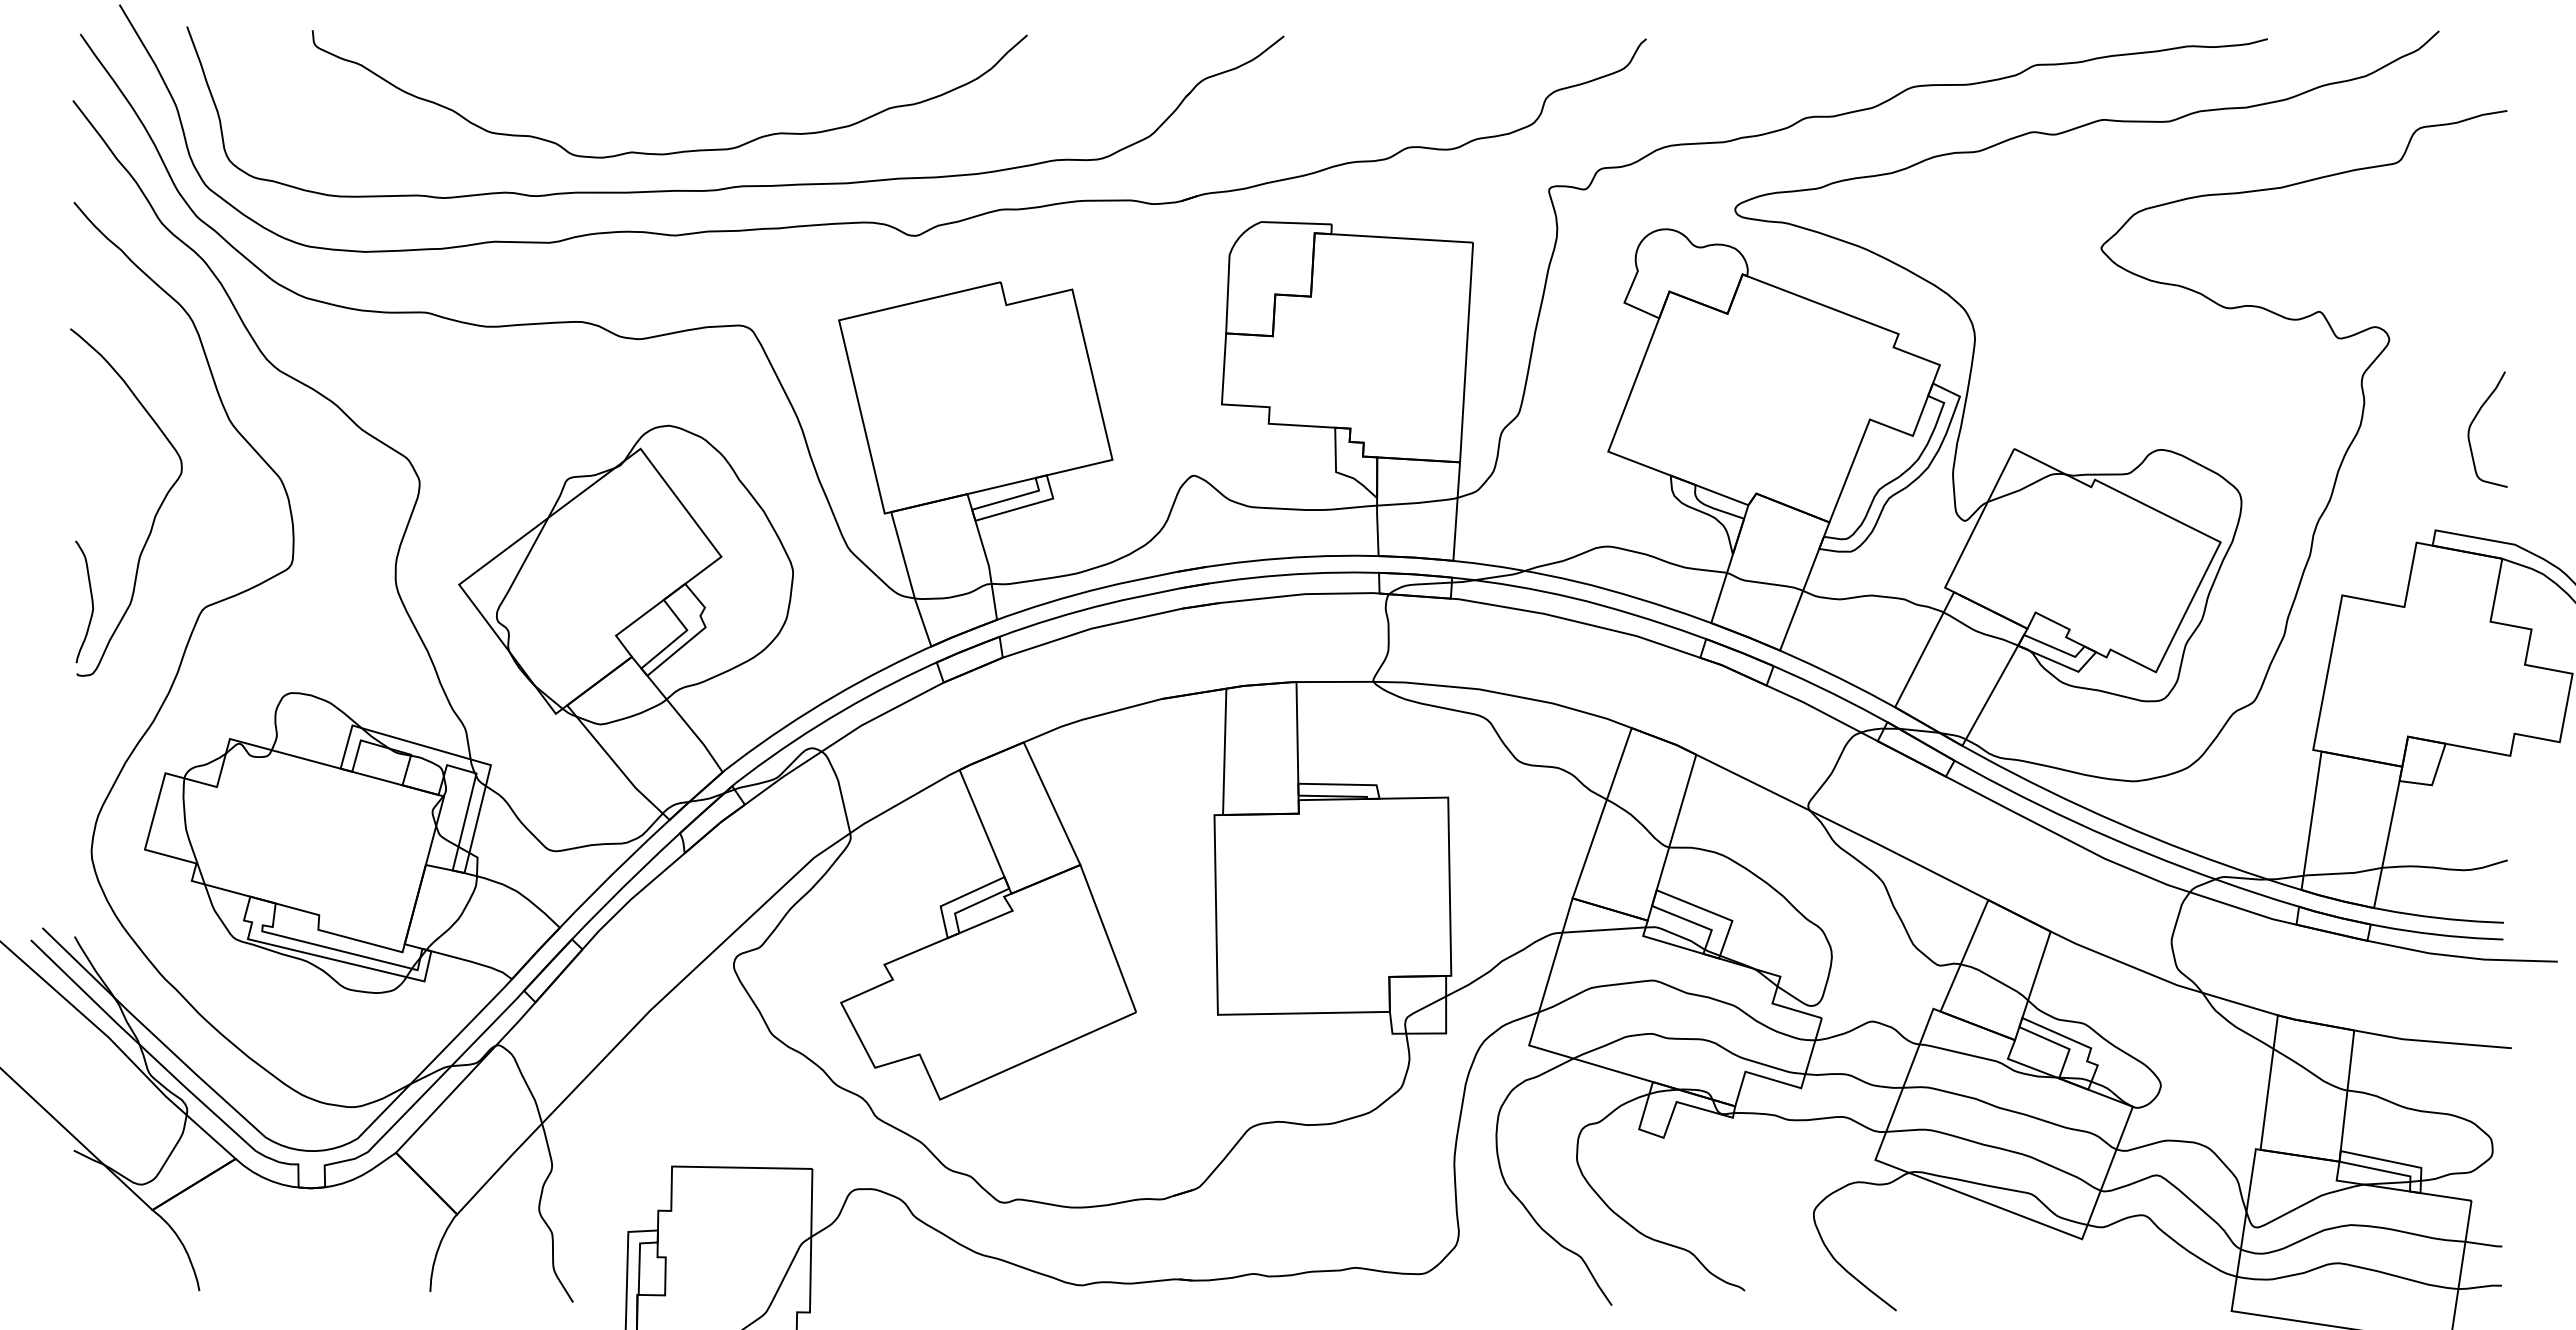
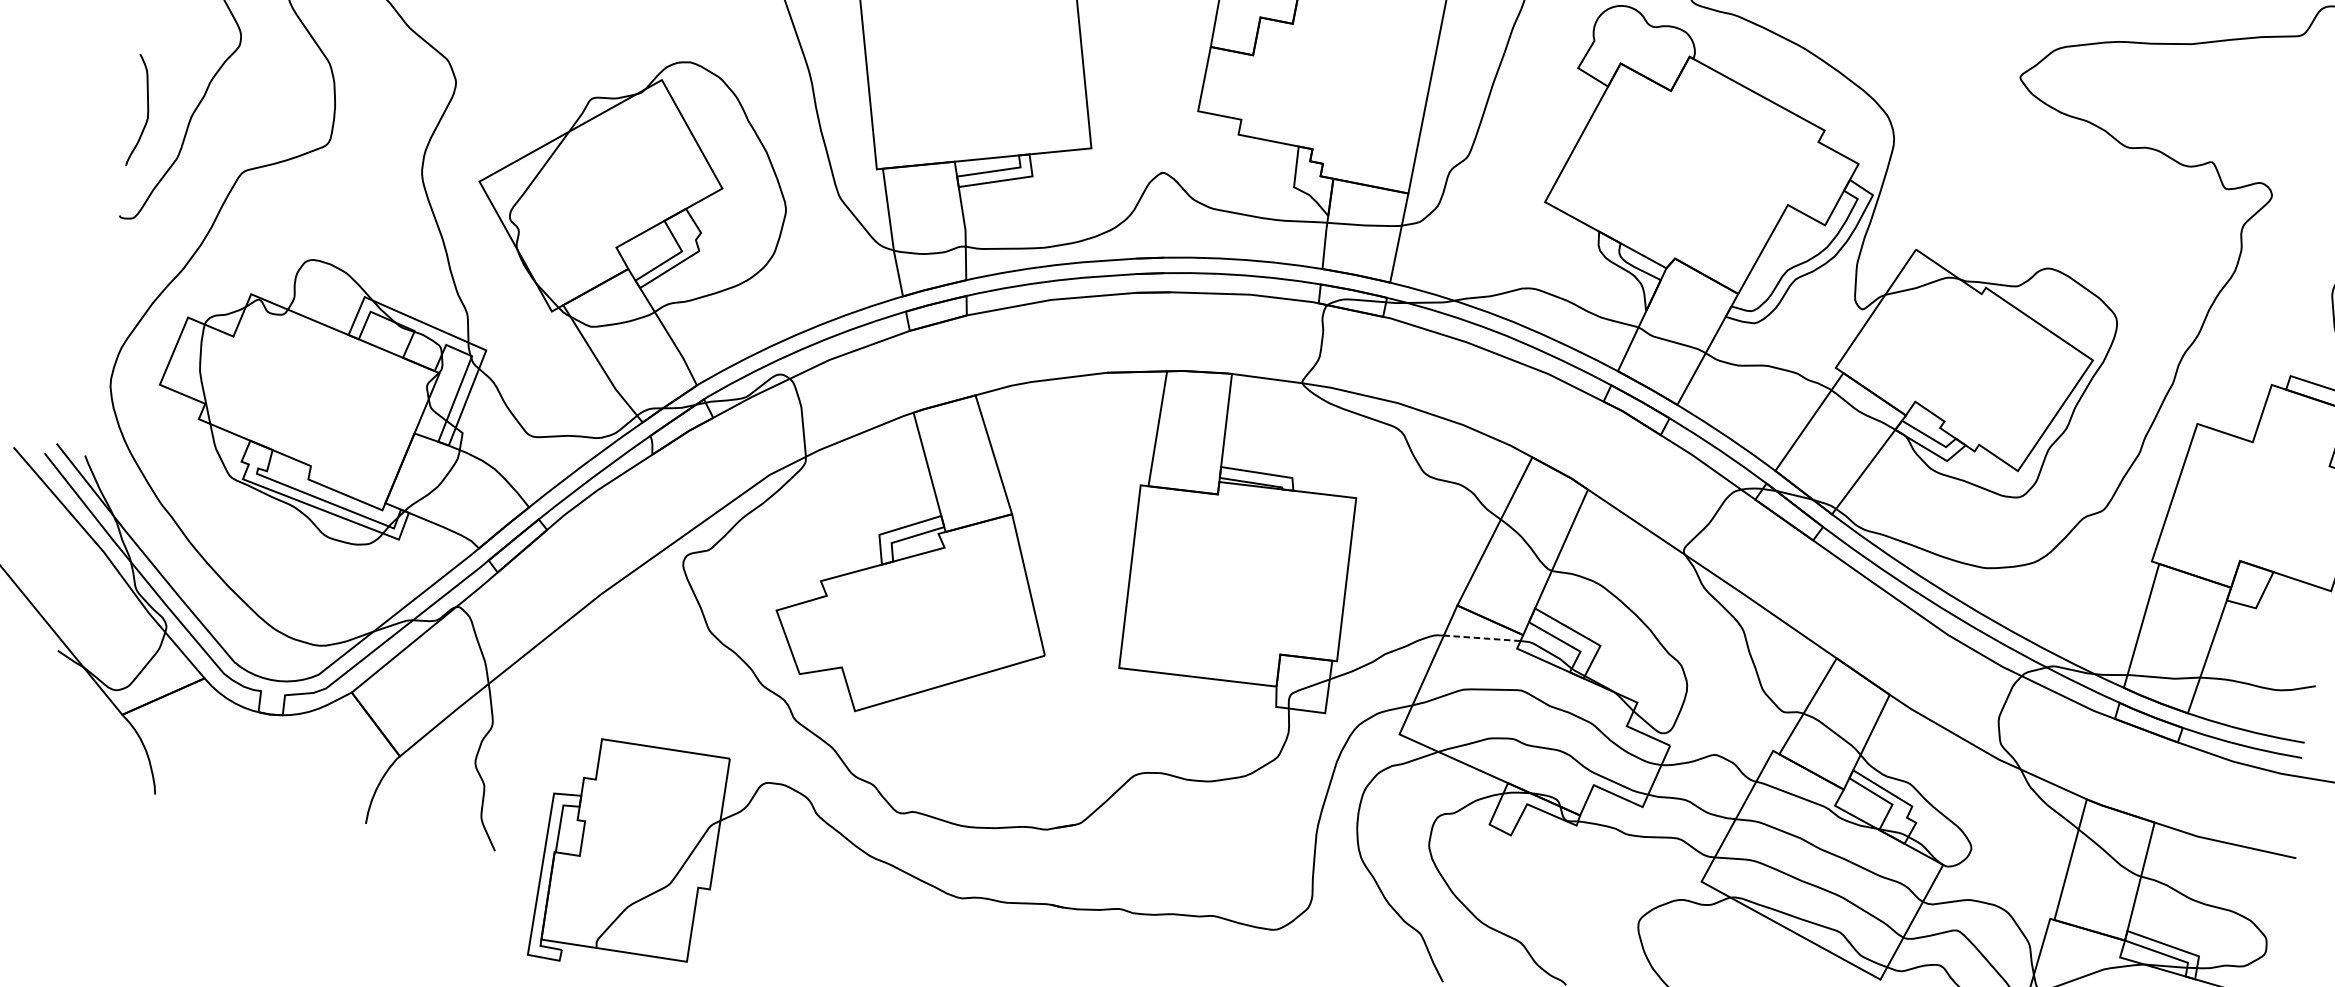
curve: (91, 601) -> (147, 111), moved
line: (1604, 930) -> (1482, 638), solid -> dashed

